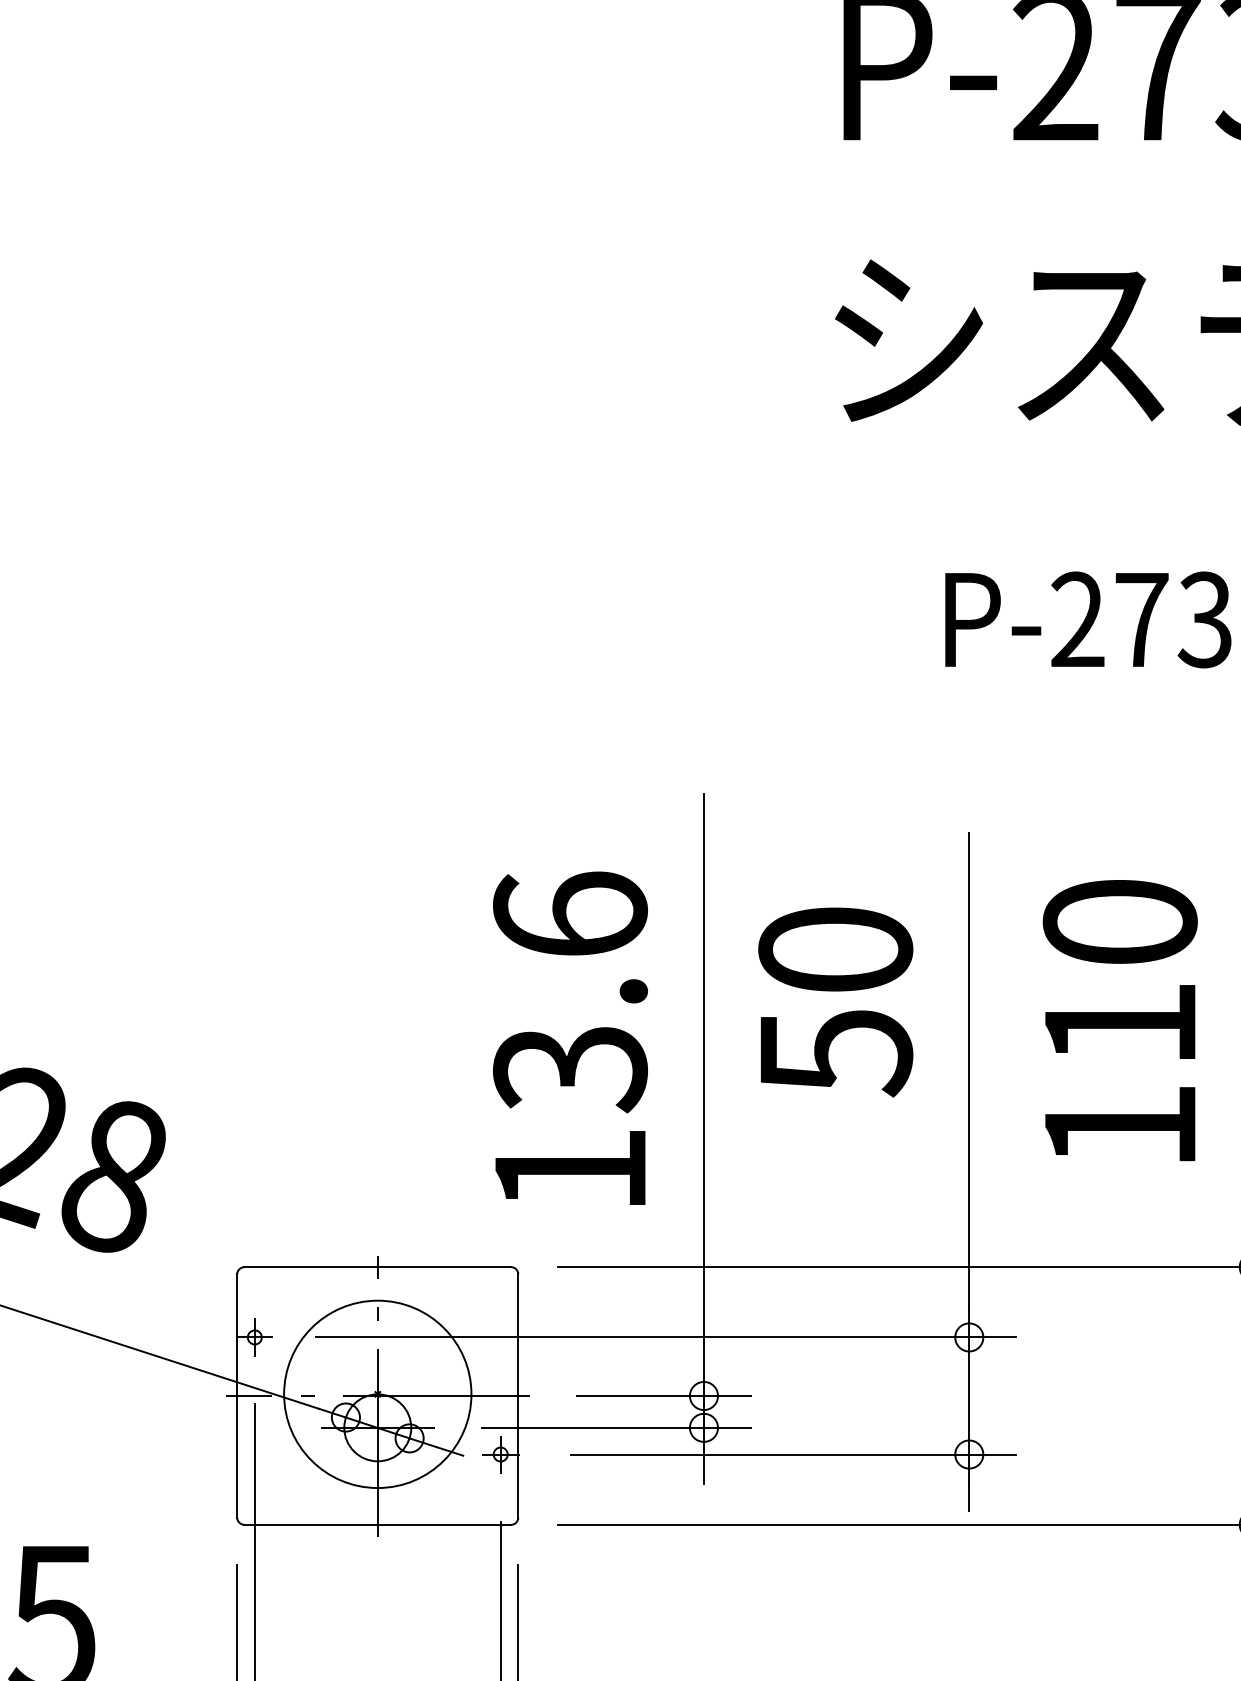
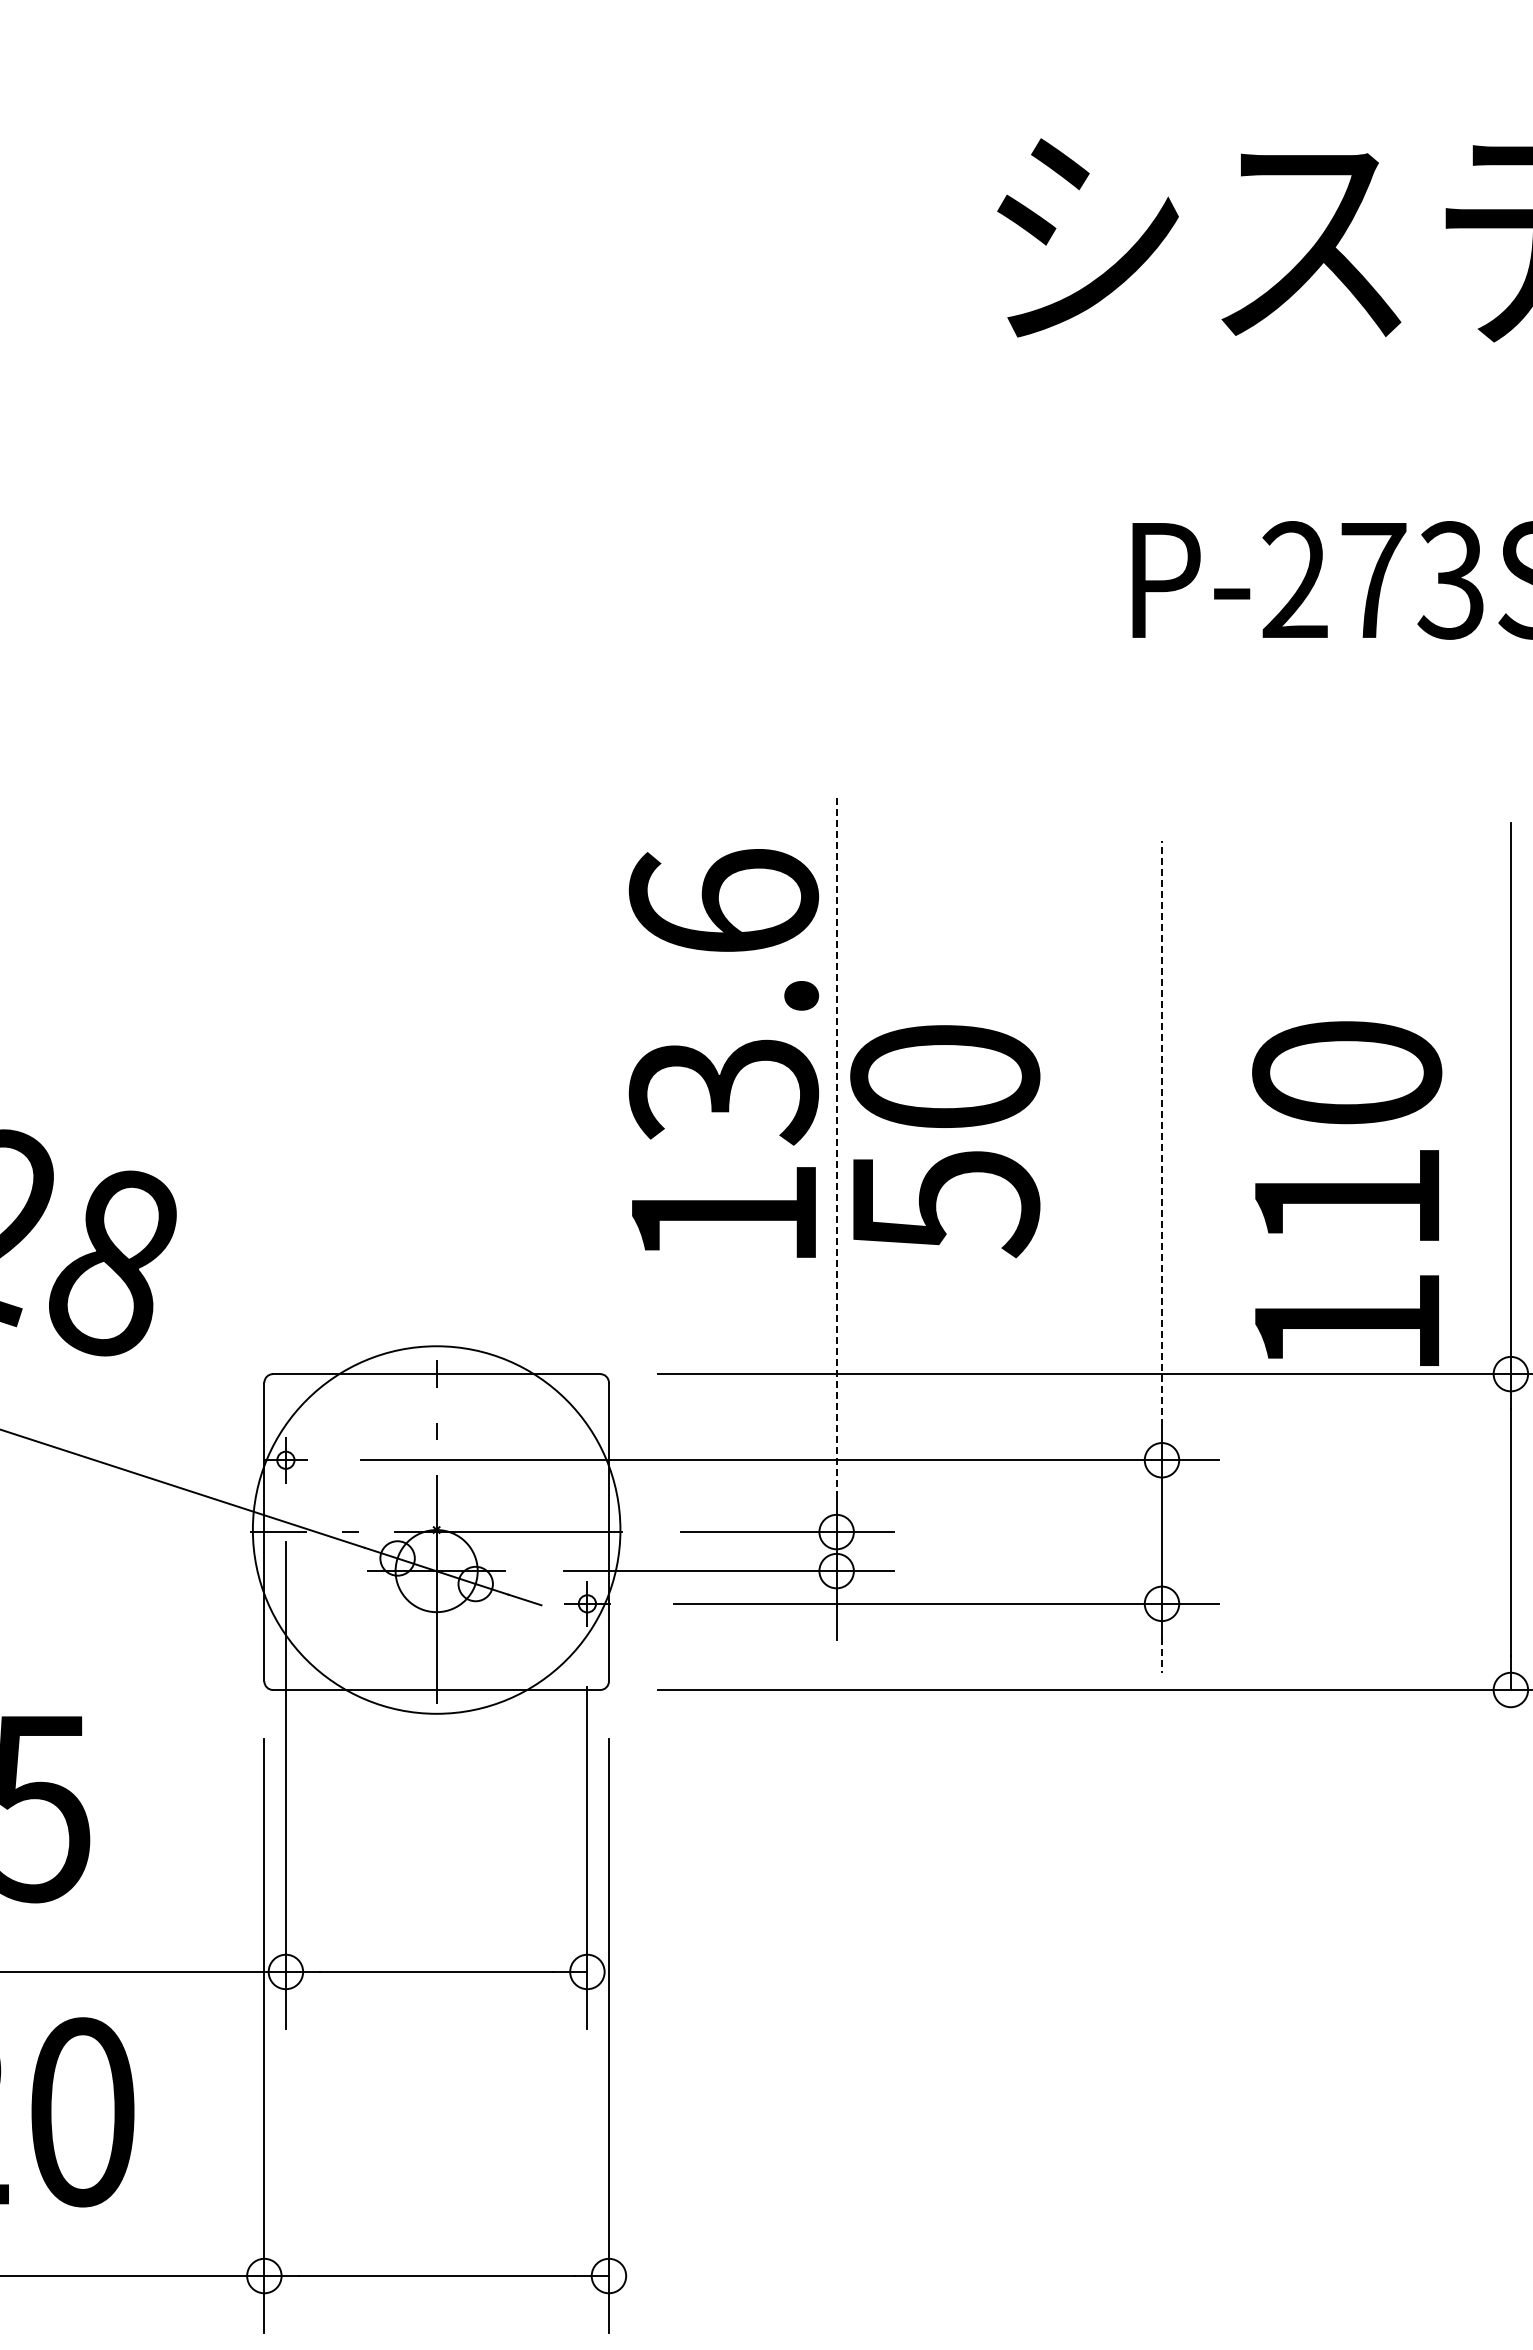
text: (835, 1002) -> (945, 1141), moved
text: (1120, 1020) -> (1347, 1193), moved
text: (570, 1038) -> (723, 1053), moved
line: (968, 1070) -> (1161, 1133), solid -> dashed
line: (703, 1080) -> (836, 1145), solid -> dashed
circle: (377, 1393) -> (436, 1529), size x1.6
line: (968, 1497) -> (1161, 1656), solid -> dashed

